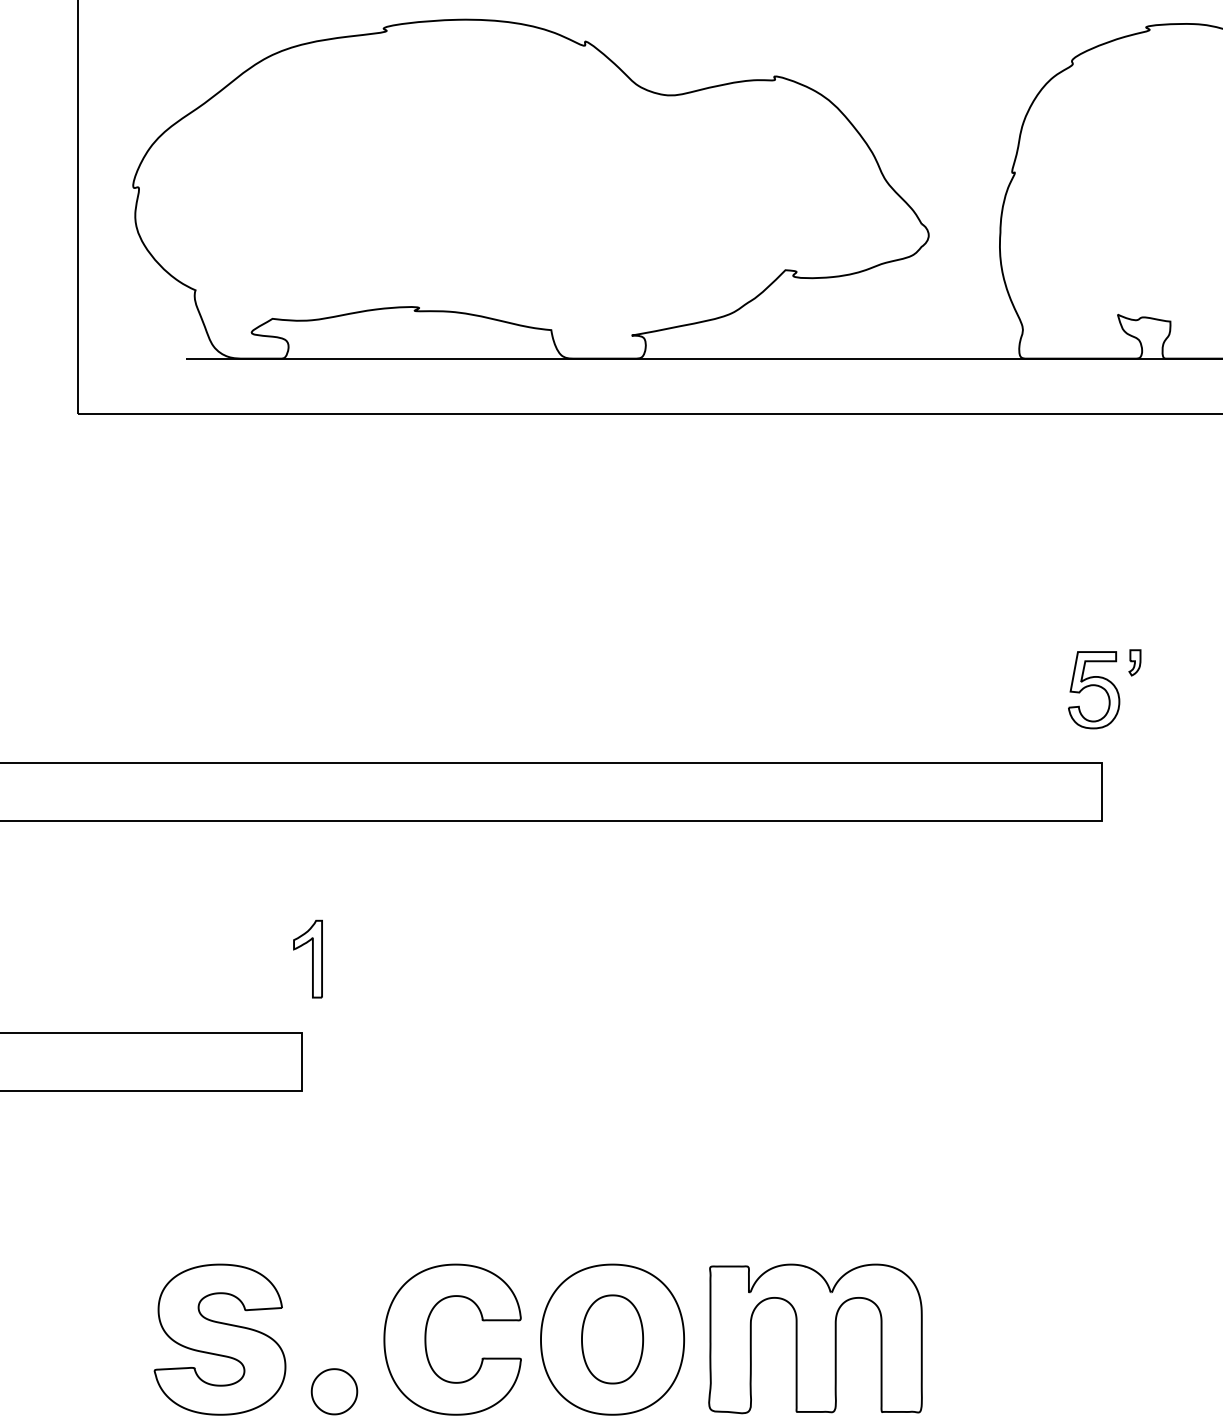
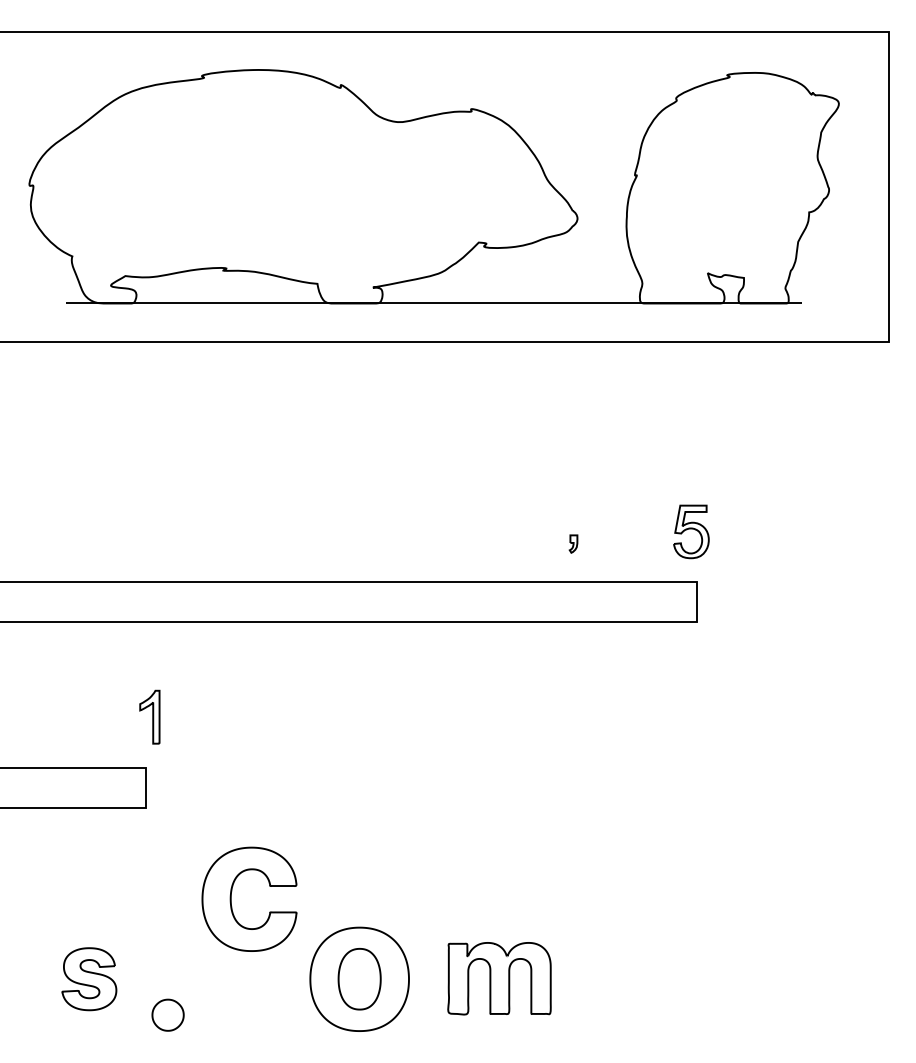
part: (1134, 662) -> (573, 543), moved
part: (220, 1338) -> (89, 978), size x0.6
part: (426, 1338) -> (231, 898), moved
part: (815, 1338) -> (499, 978), size x0.7

